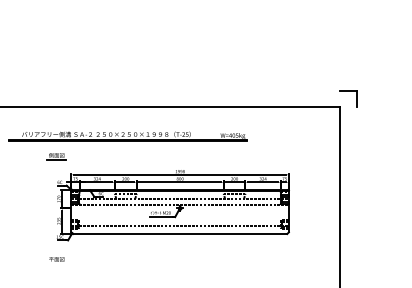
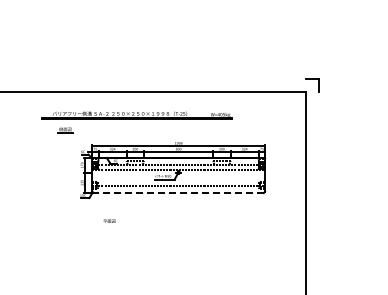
part: (56, 156) -> (65, 130), moved
line: (180, 233) -> (178, 192), solid -> dashed
text: (56, 258) -> (109, 220), moved

